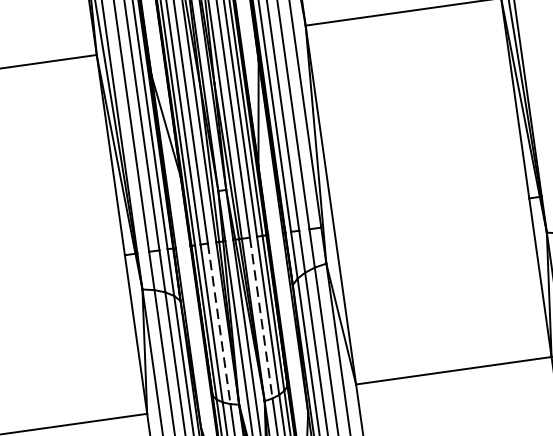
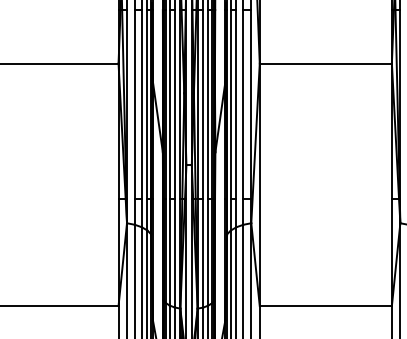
line: (261, 318) -> (203, 253), dashed -> solid
line: (219, 324) -> (174, 253), dashed -> solid

